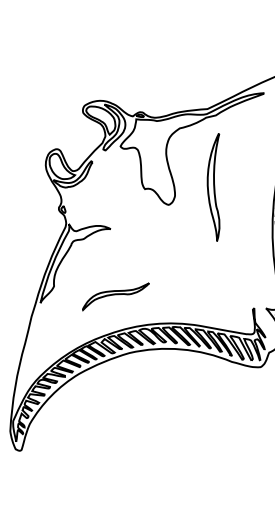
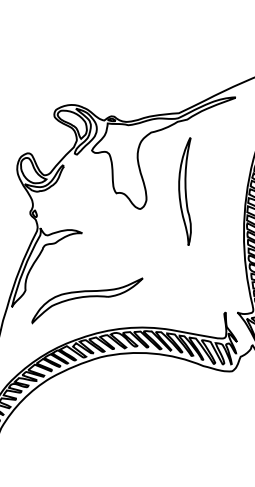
part: (115, 296) -> (86, 300), size x1.67

